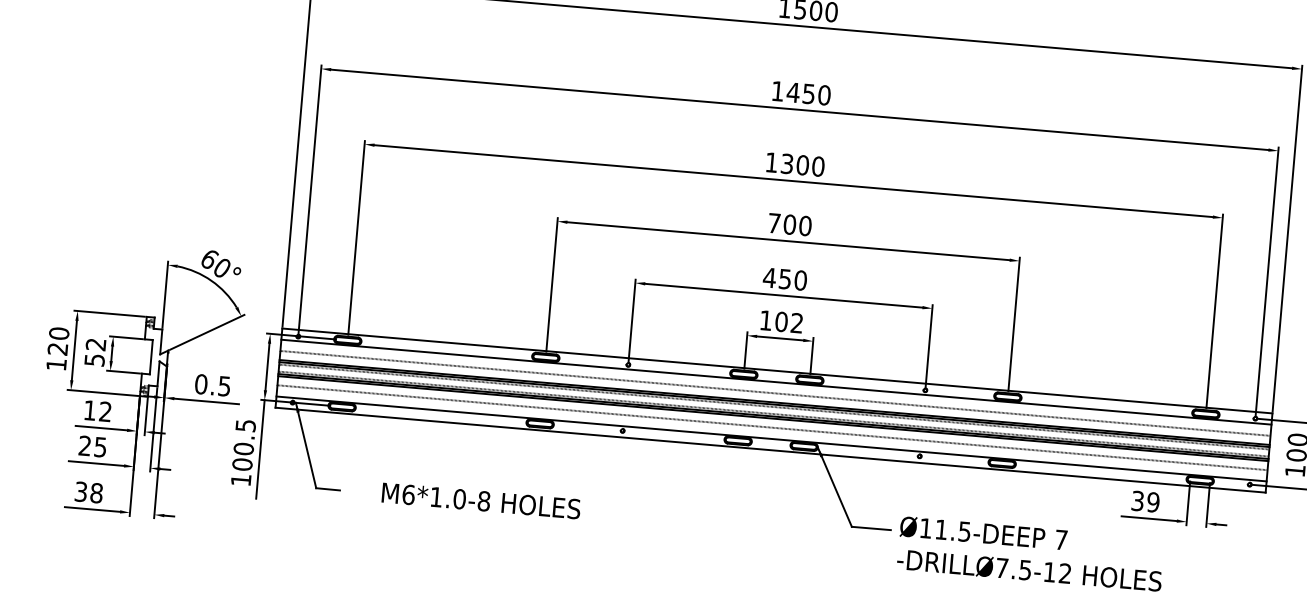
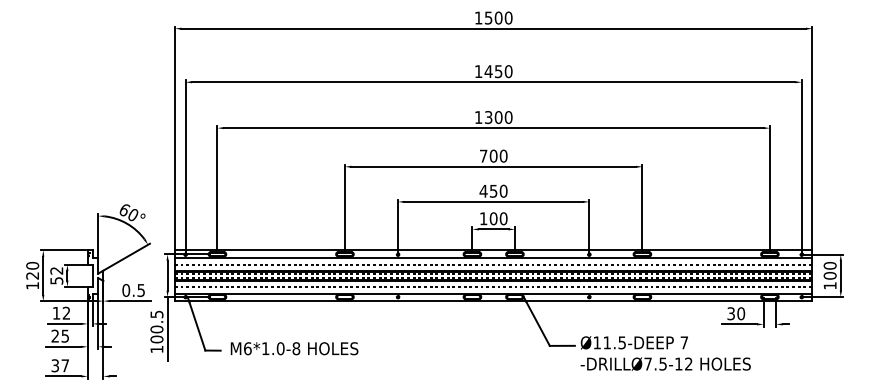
text: (796, 322) -> (503, 218), 102 -> 100
text: (96, 492) -> (65, 365), 38 -> 37
text: (481, 500) -> (294, 348), moved
text: (1152, 501) -> (740, 313), 39 -> 30

